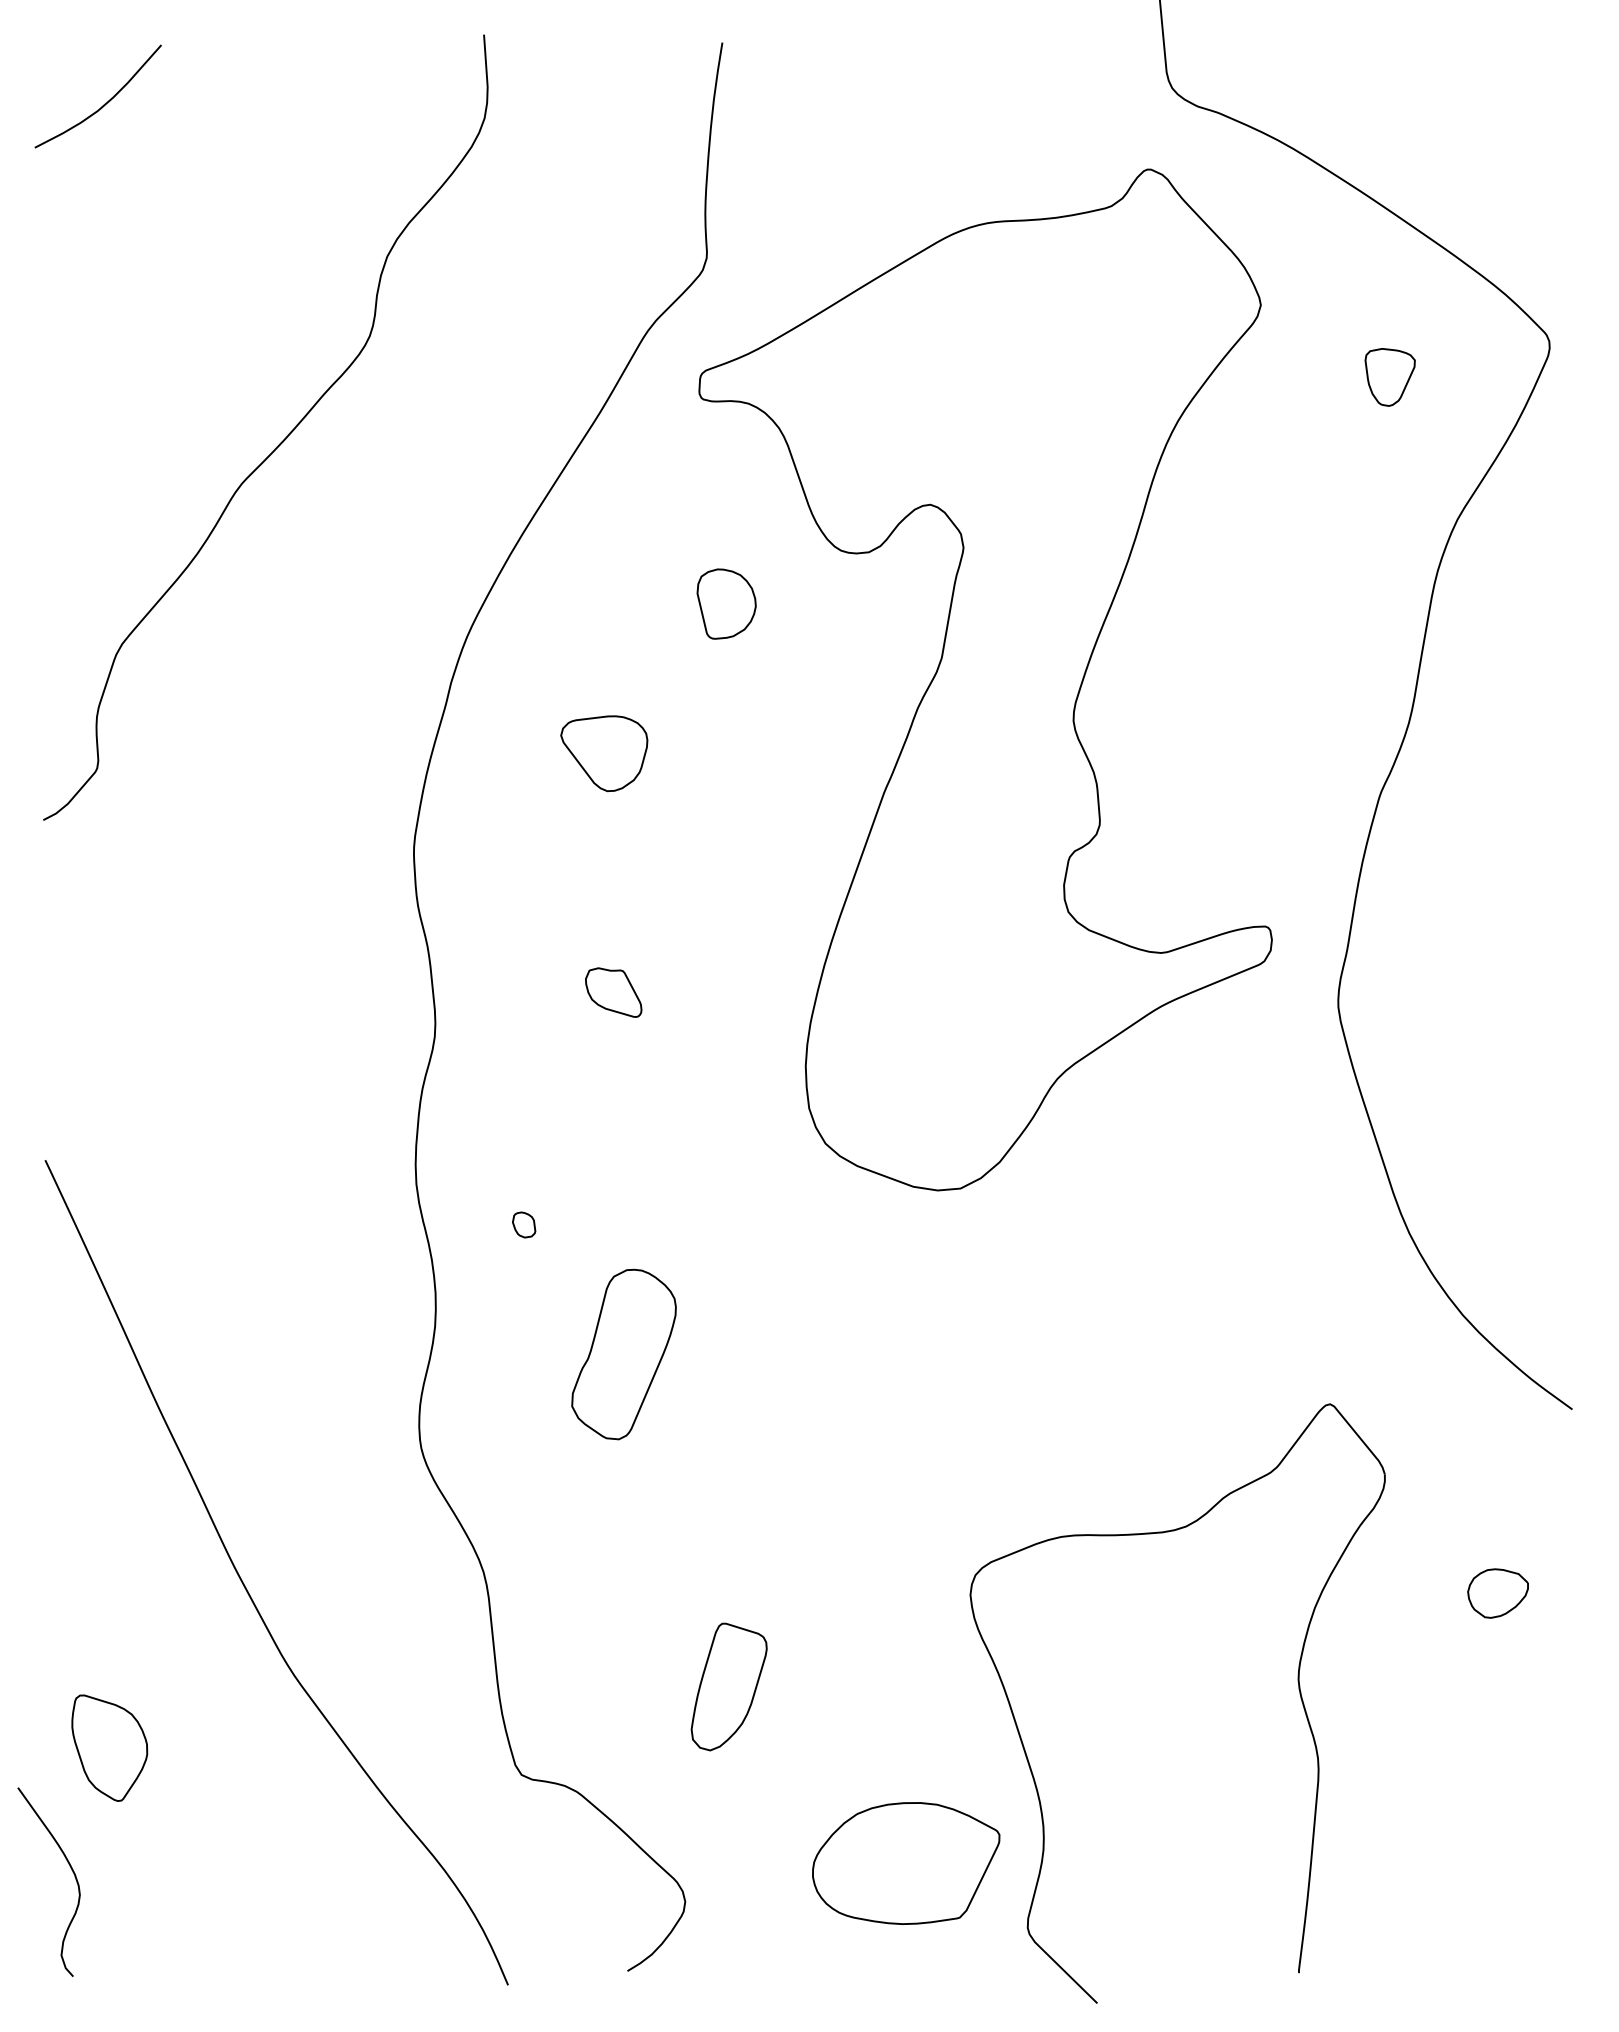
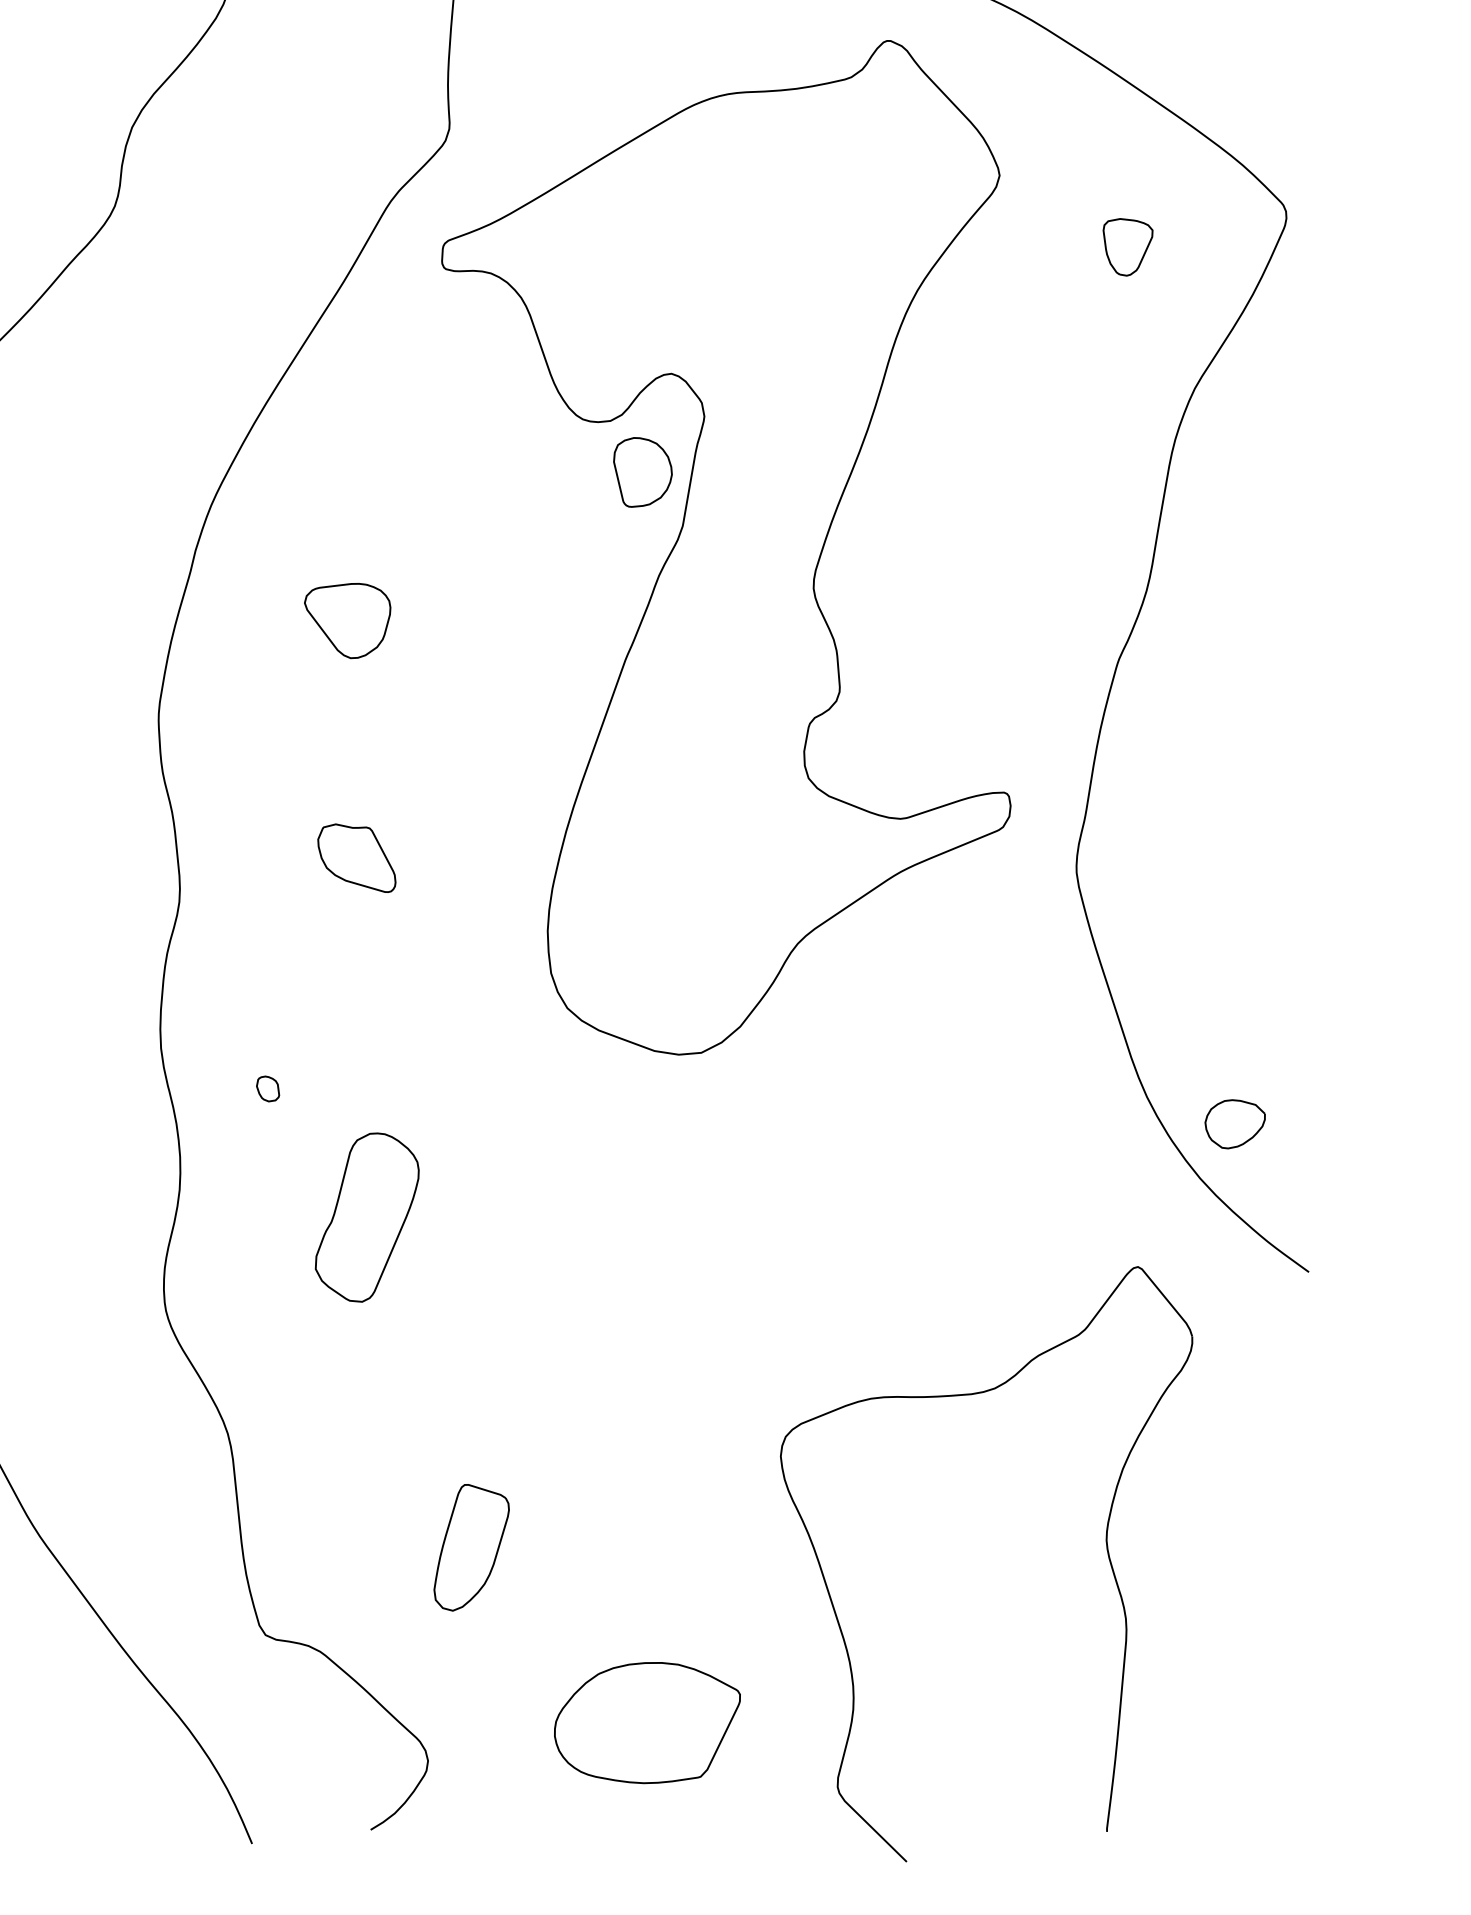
part: (726, 603) -> (642, 471), moved
part: (613, 992) -> (356, 858), size x1.4
part: (1497, 1593) -> (1234, 1124), moved
part: (1298, 1689) -> (1106, 1550), moved

